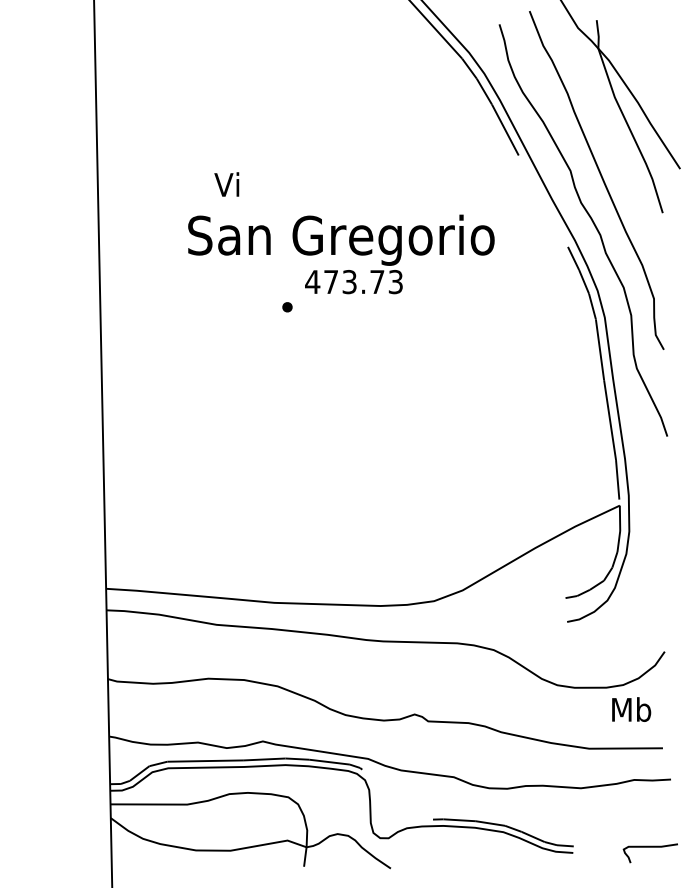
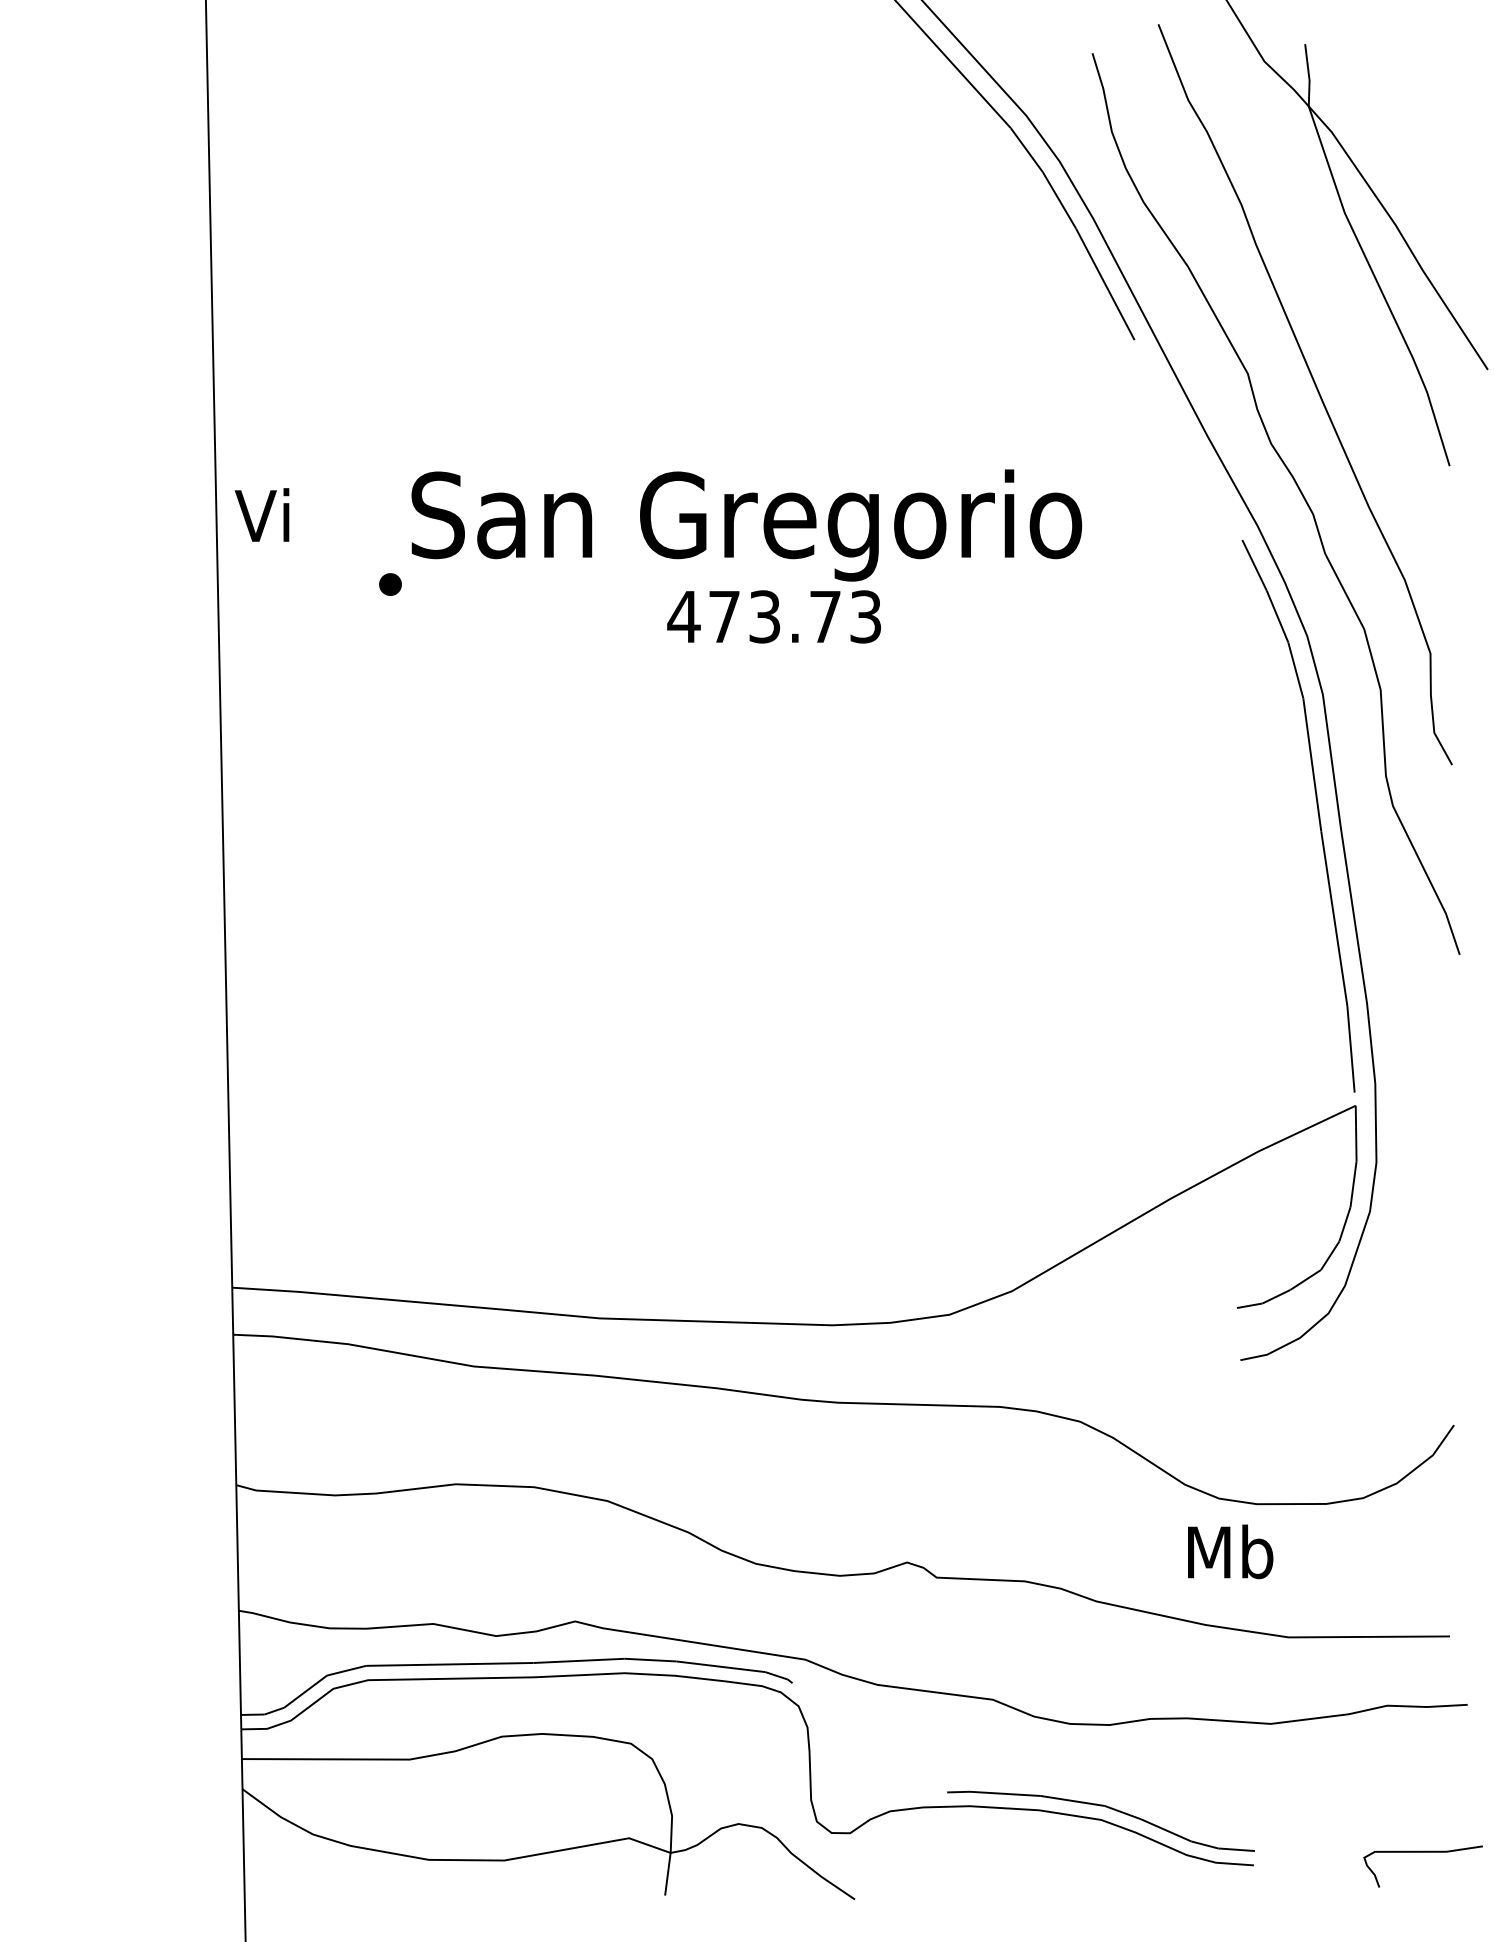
text: (226, 184) -> (261, 515), moved
part: (287, 307) -> (390, 585), moved
text: (631, 709) -> (1230, 1551), moved

